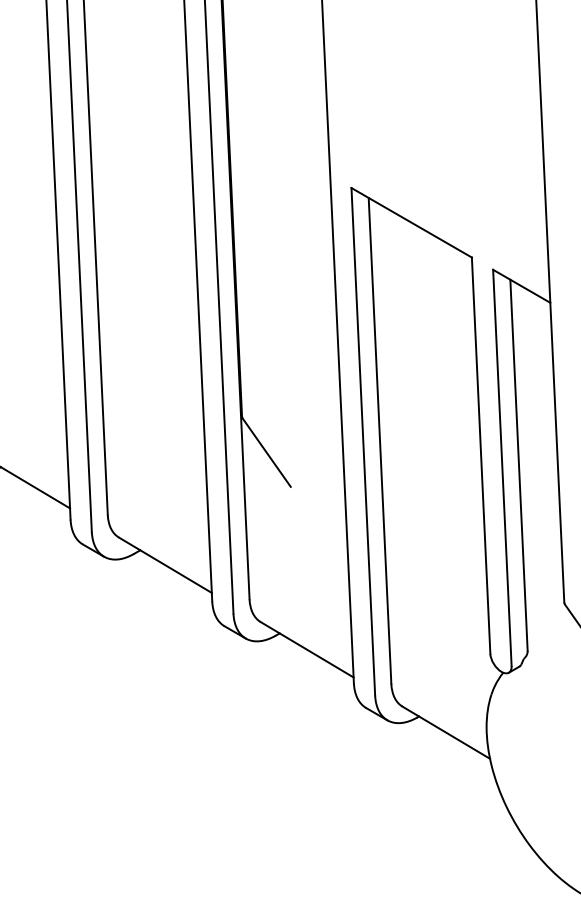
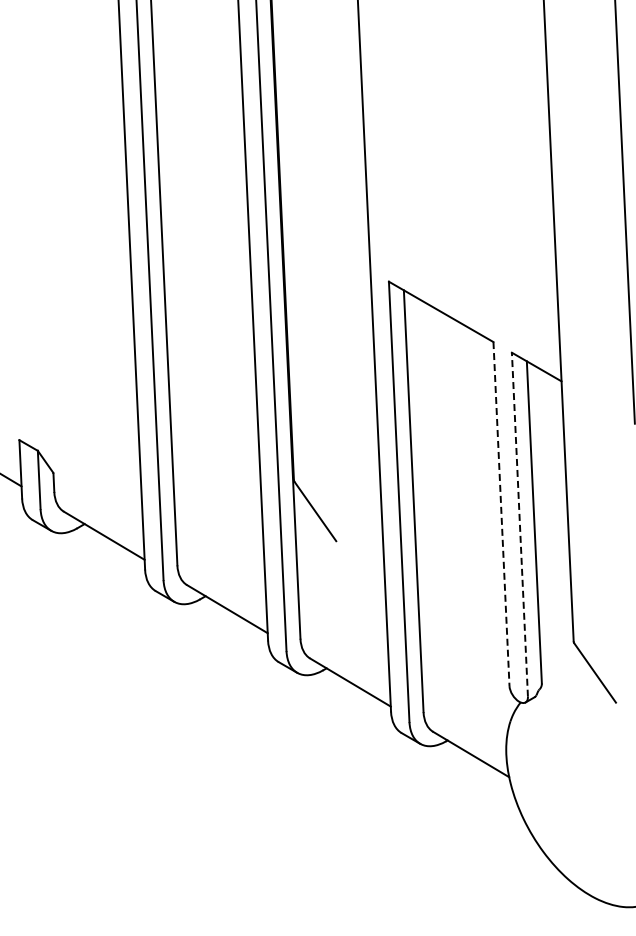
line: (481, 456) -> (501, 514), solid -> dashed
line: (501, 467) -> (519, 524), solid -> dashed

